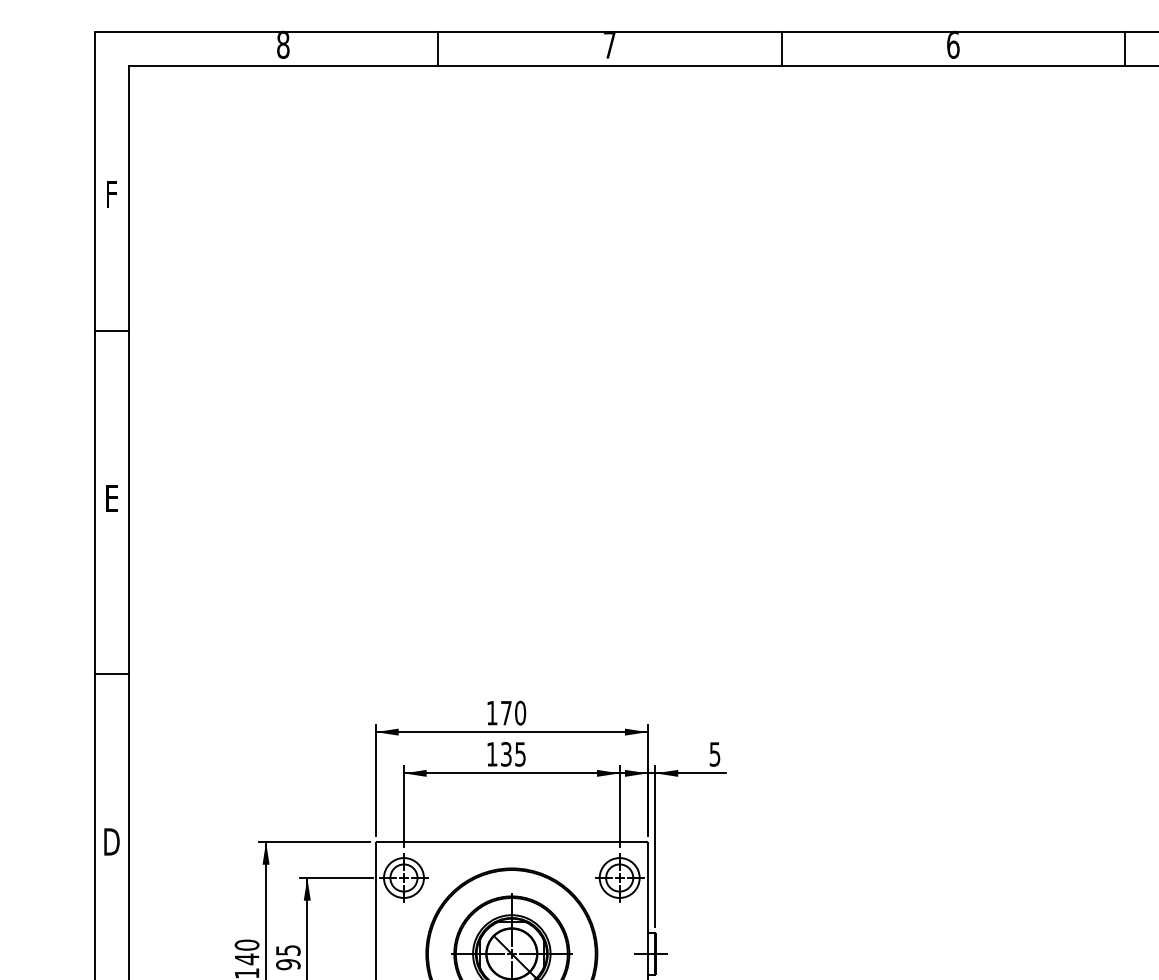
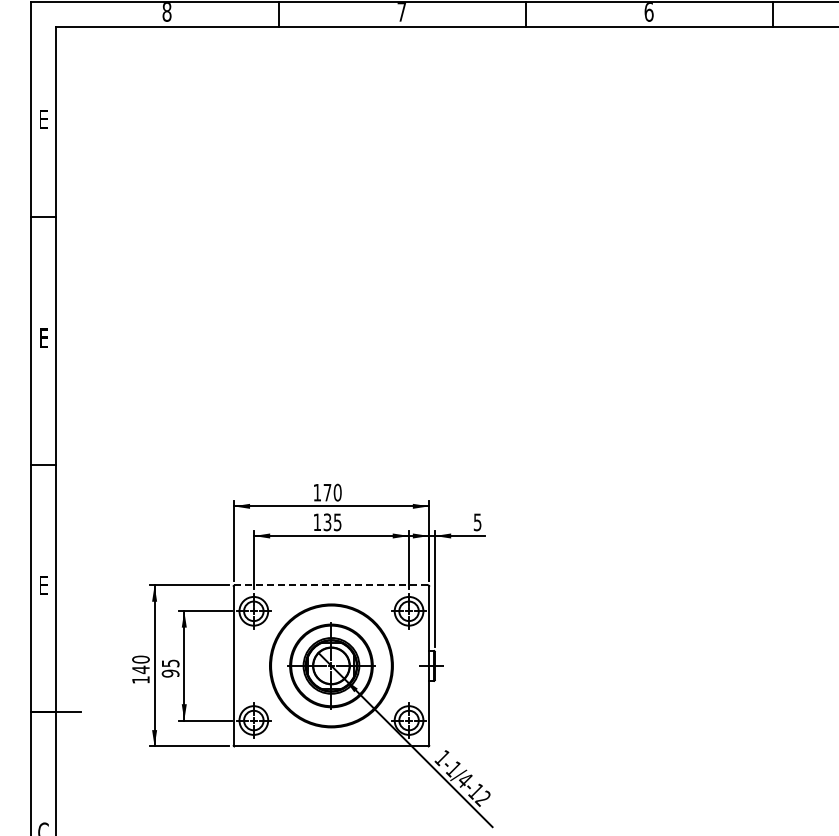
text: (113, 195) -> (44, 120), F -> E
text: (111, 842) -> (43, 585), D -> E
line: (511, 842) -> (331, 585), solid -> dashed

